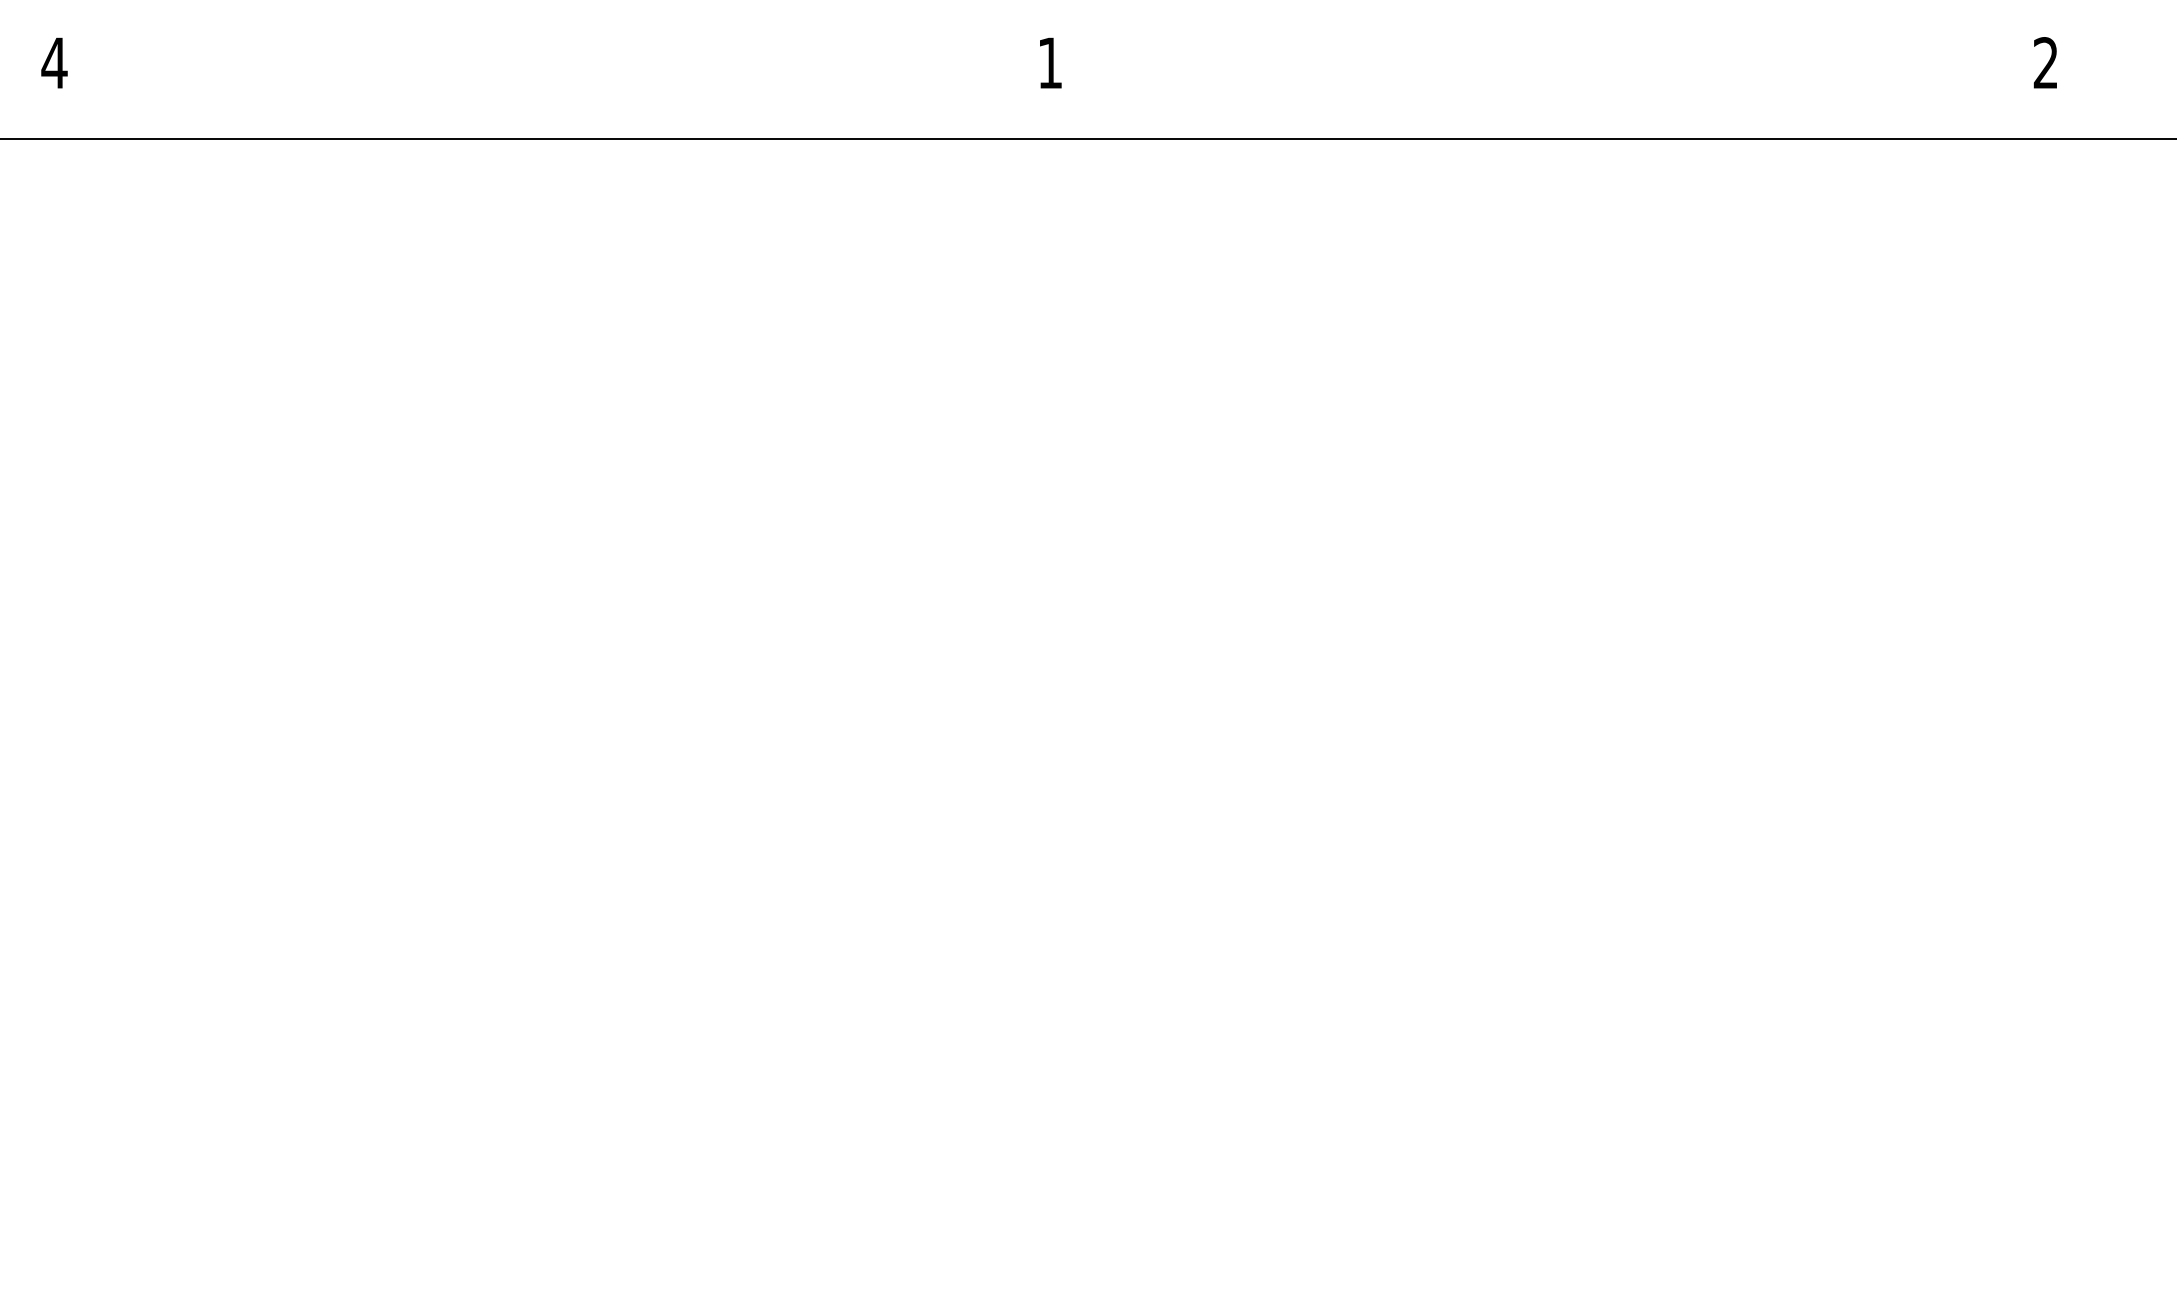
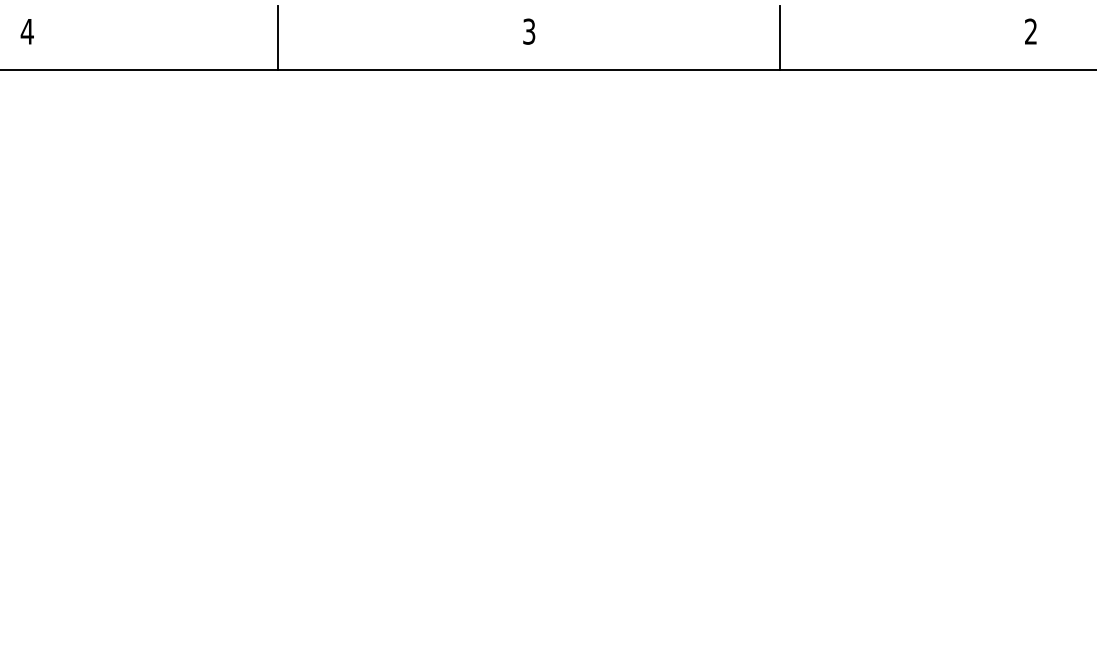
text: (1050, 62) -> (529, 31), 1 -> 3
line: (552, 74) -> (278, 37), added
line: (1548, 74) -> (780, 37), added

